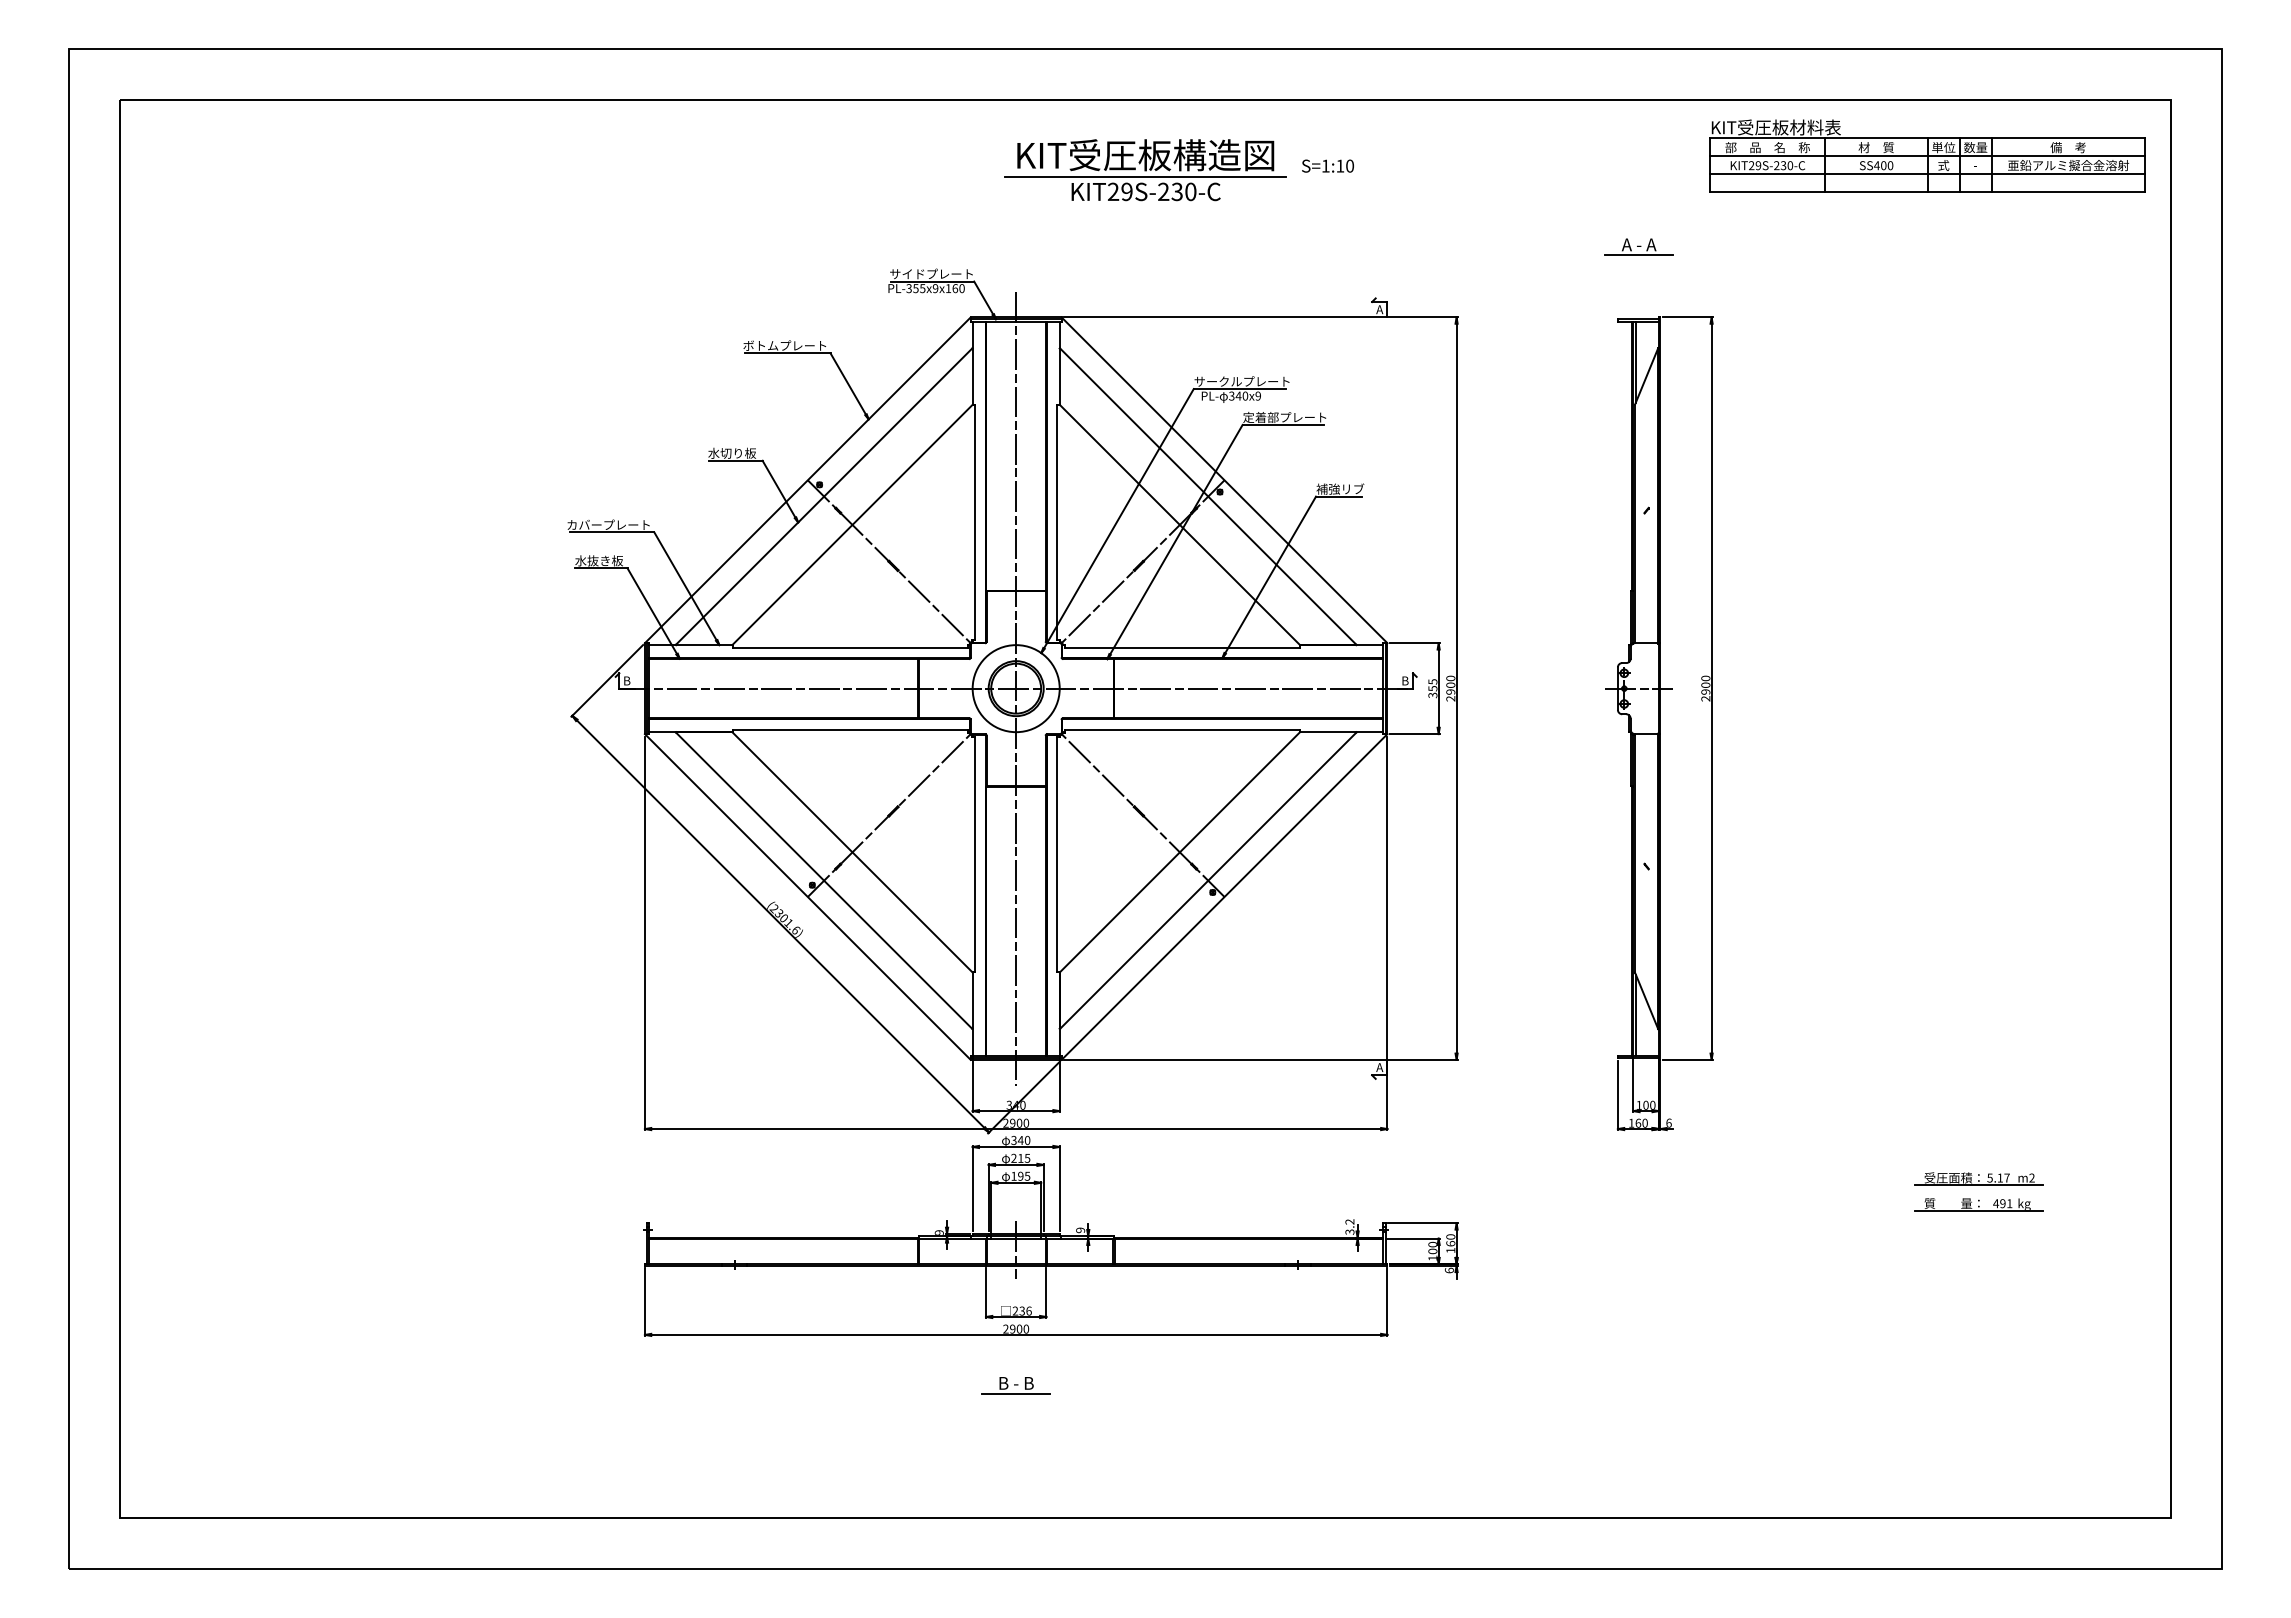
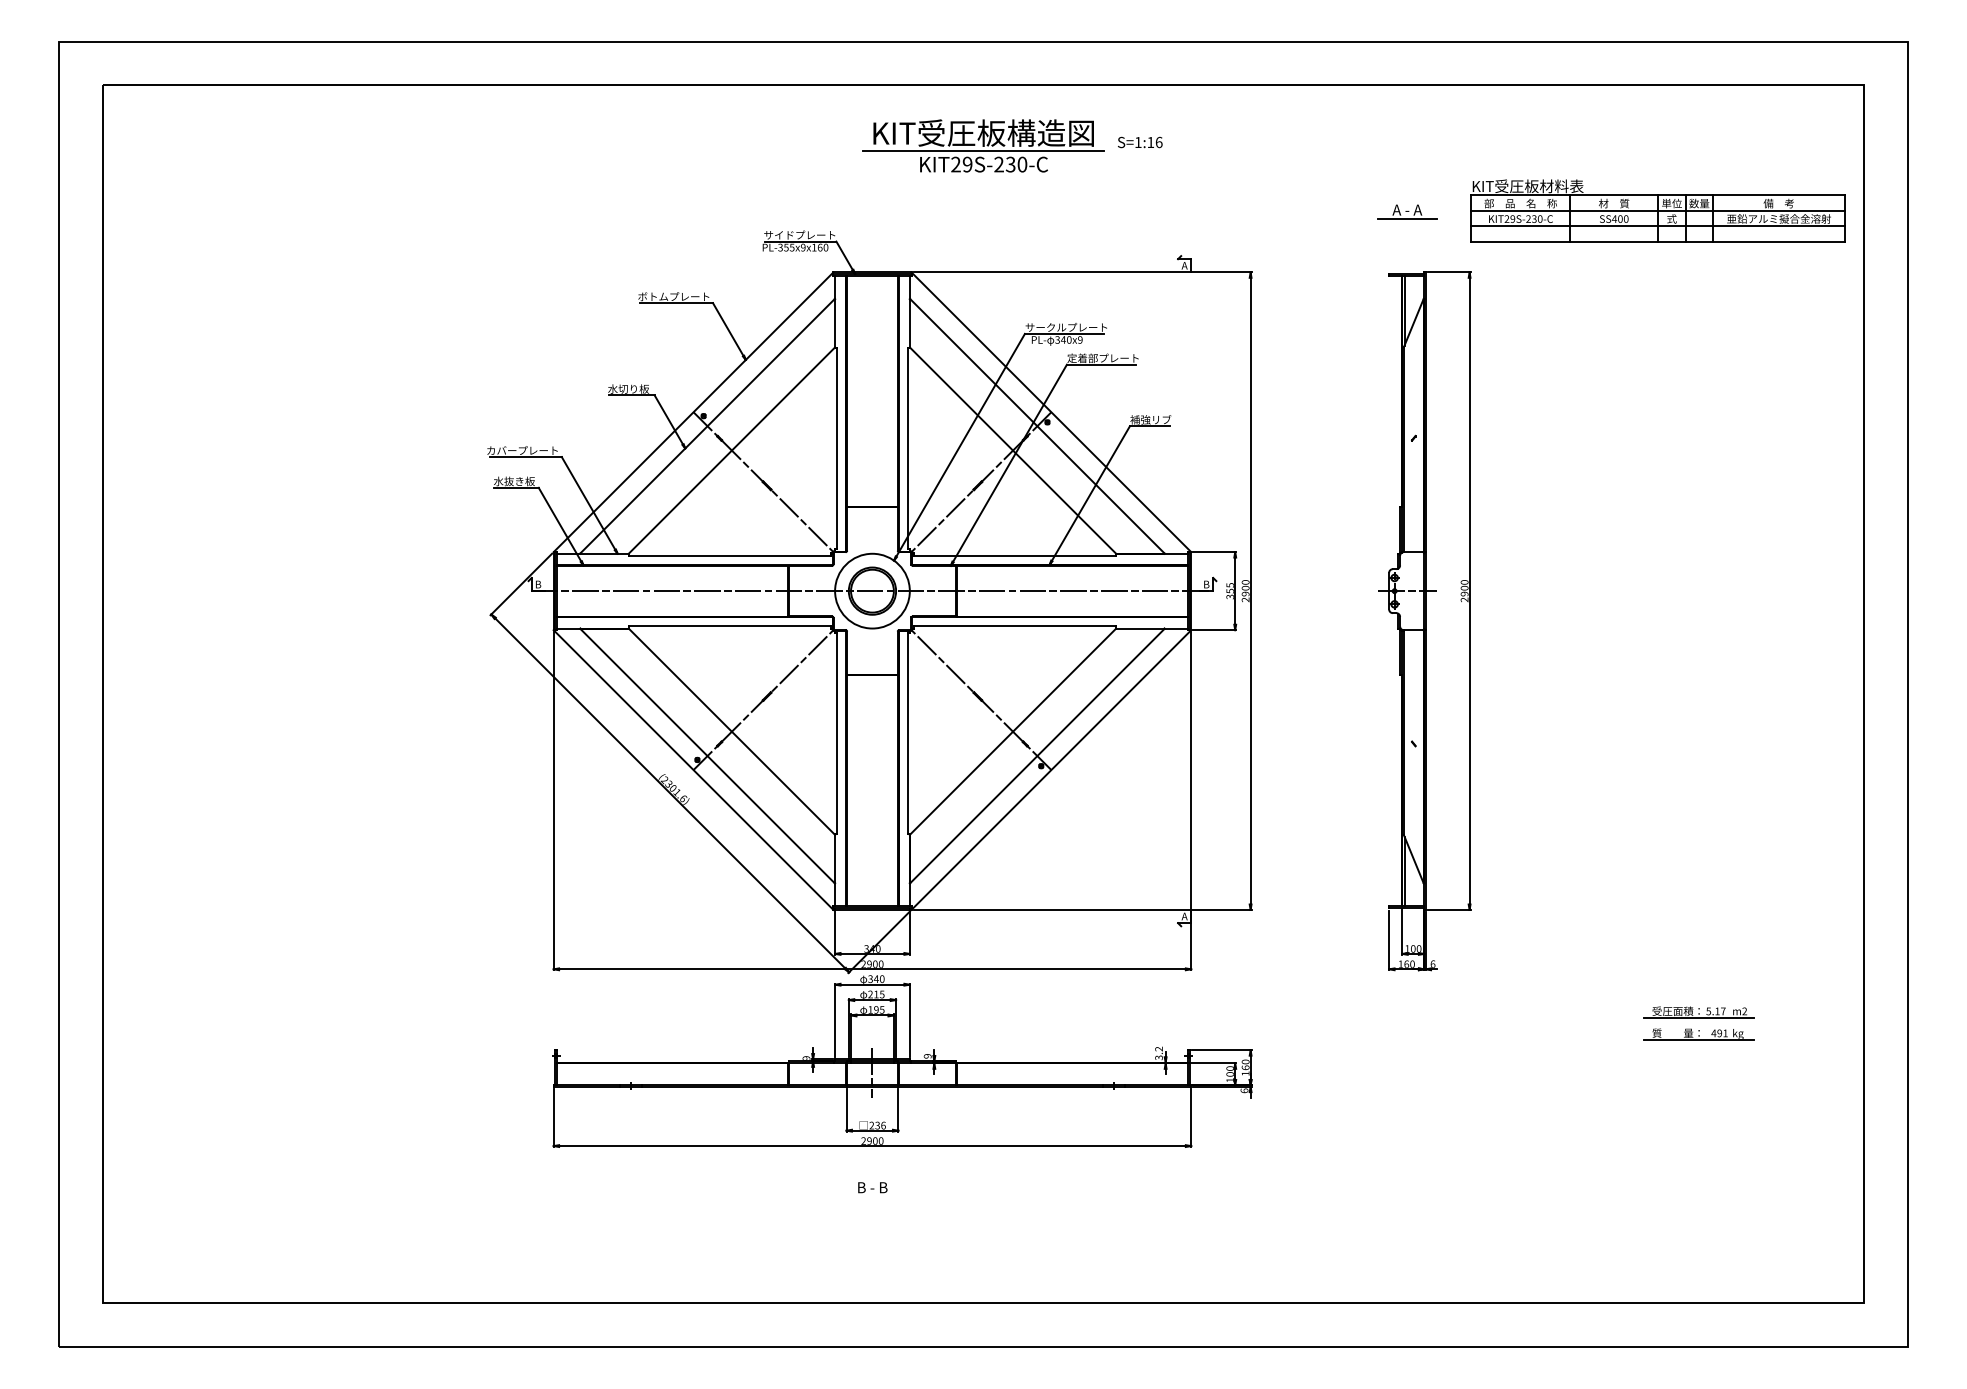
part: (1926, 155) -> (1657, 210), moved
text: (1349, 164) -> (1158, 141), S=1:10 -> S=1:16
line: (1016, 687) -> (872, 590), removed
line: (1016, 1393) -> (872, 1196), removed

